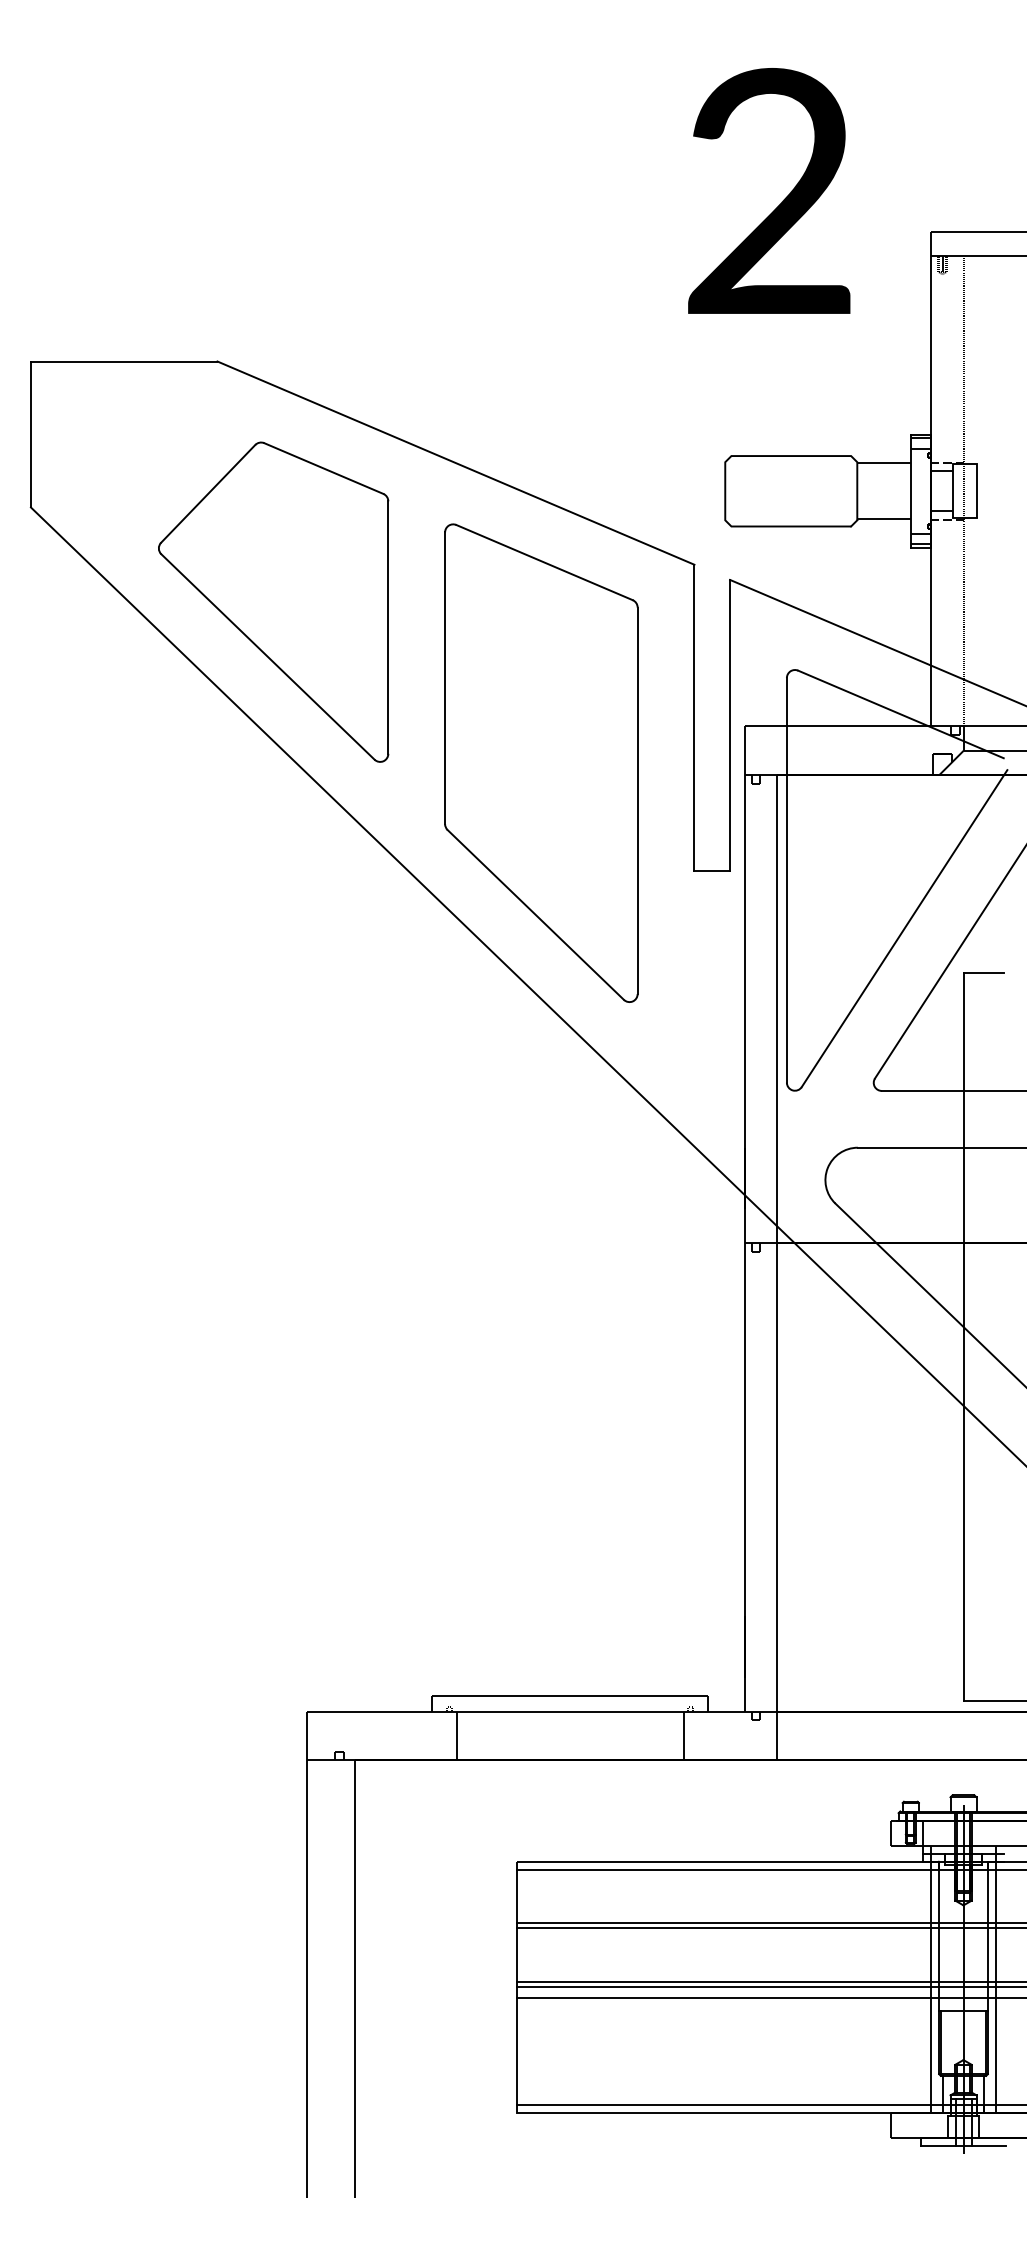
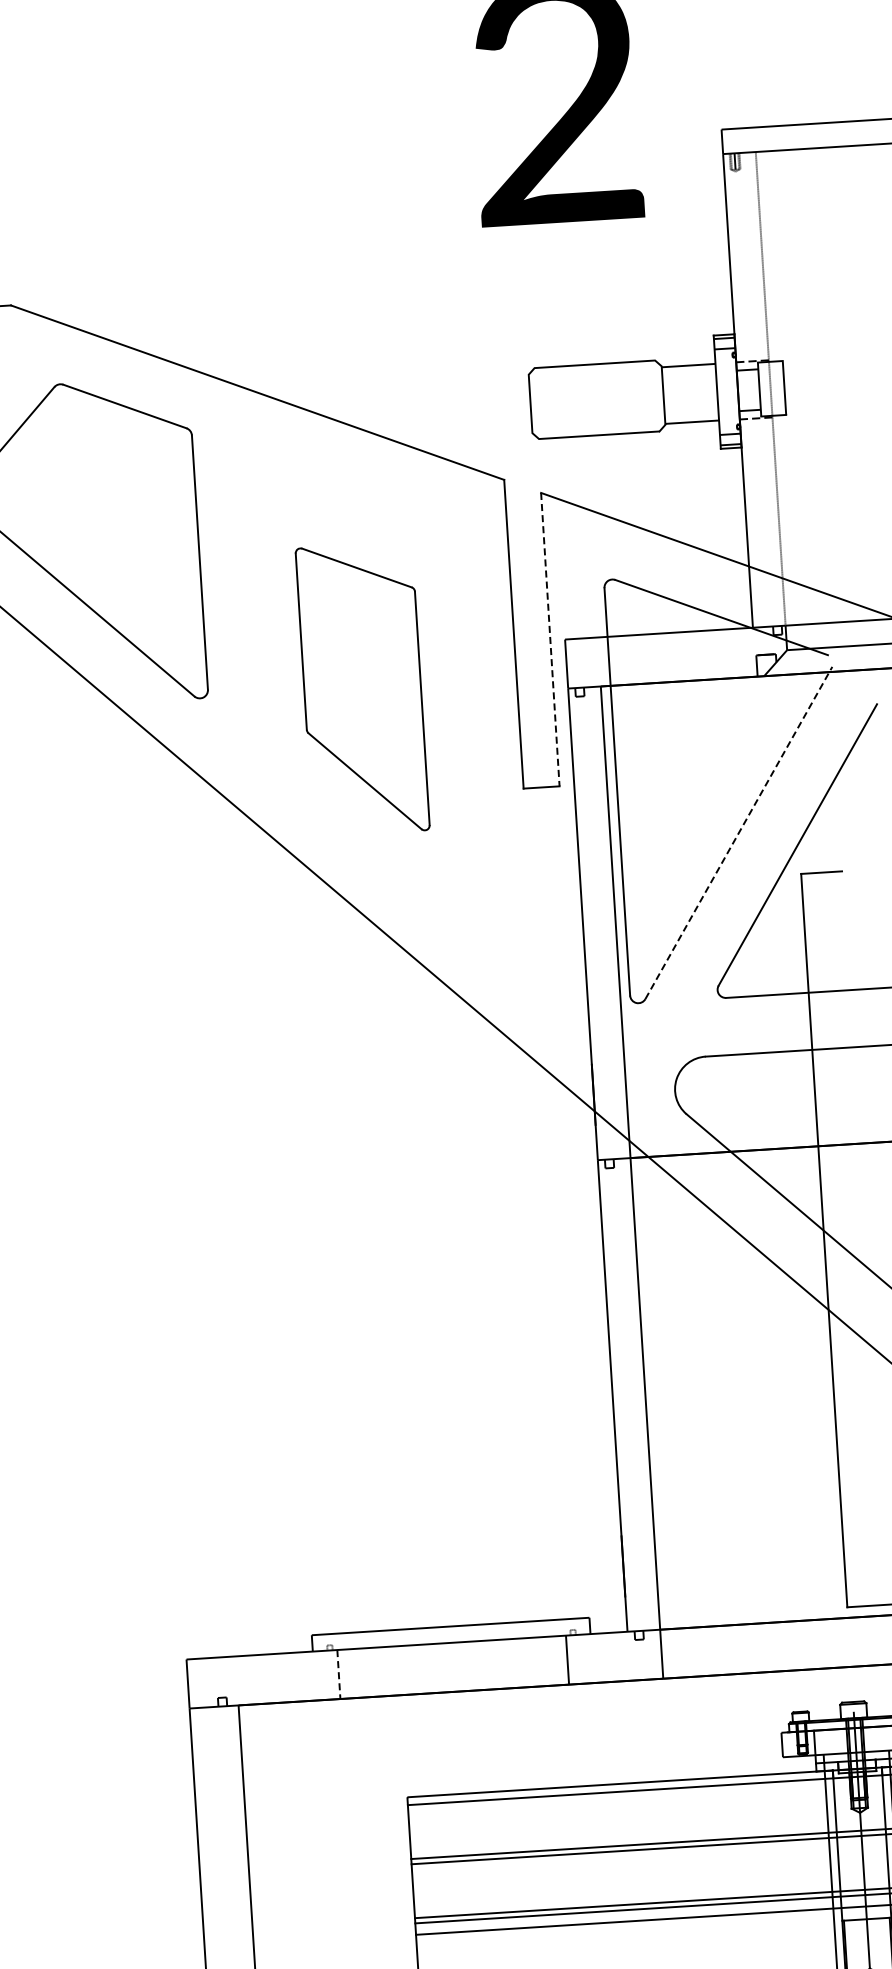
line: (730, 725) -> (550, 639), solid -> dashed
part: (541, 762) -> (362, 688), size x0.6
line: (904, 928) -> (738, 832), solid -> dashed
line: (456, 1736) -> (338, 1674), solid -> dashed

